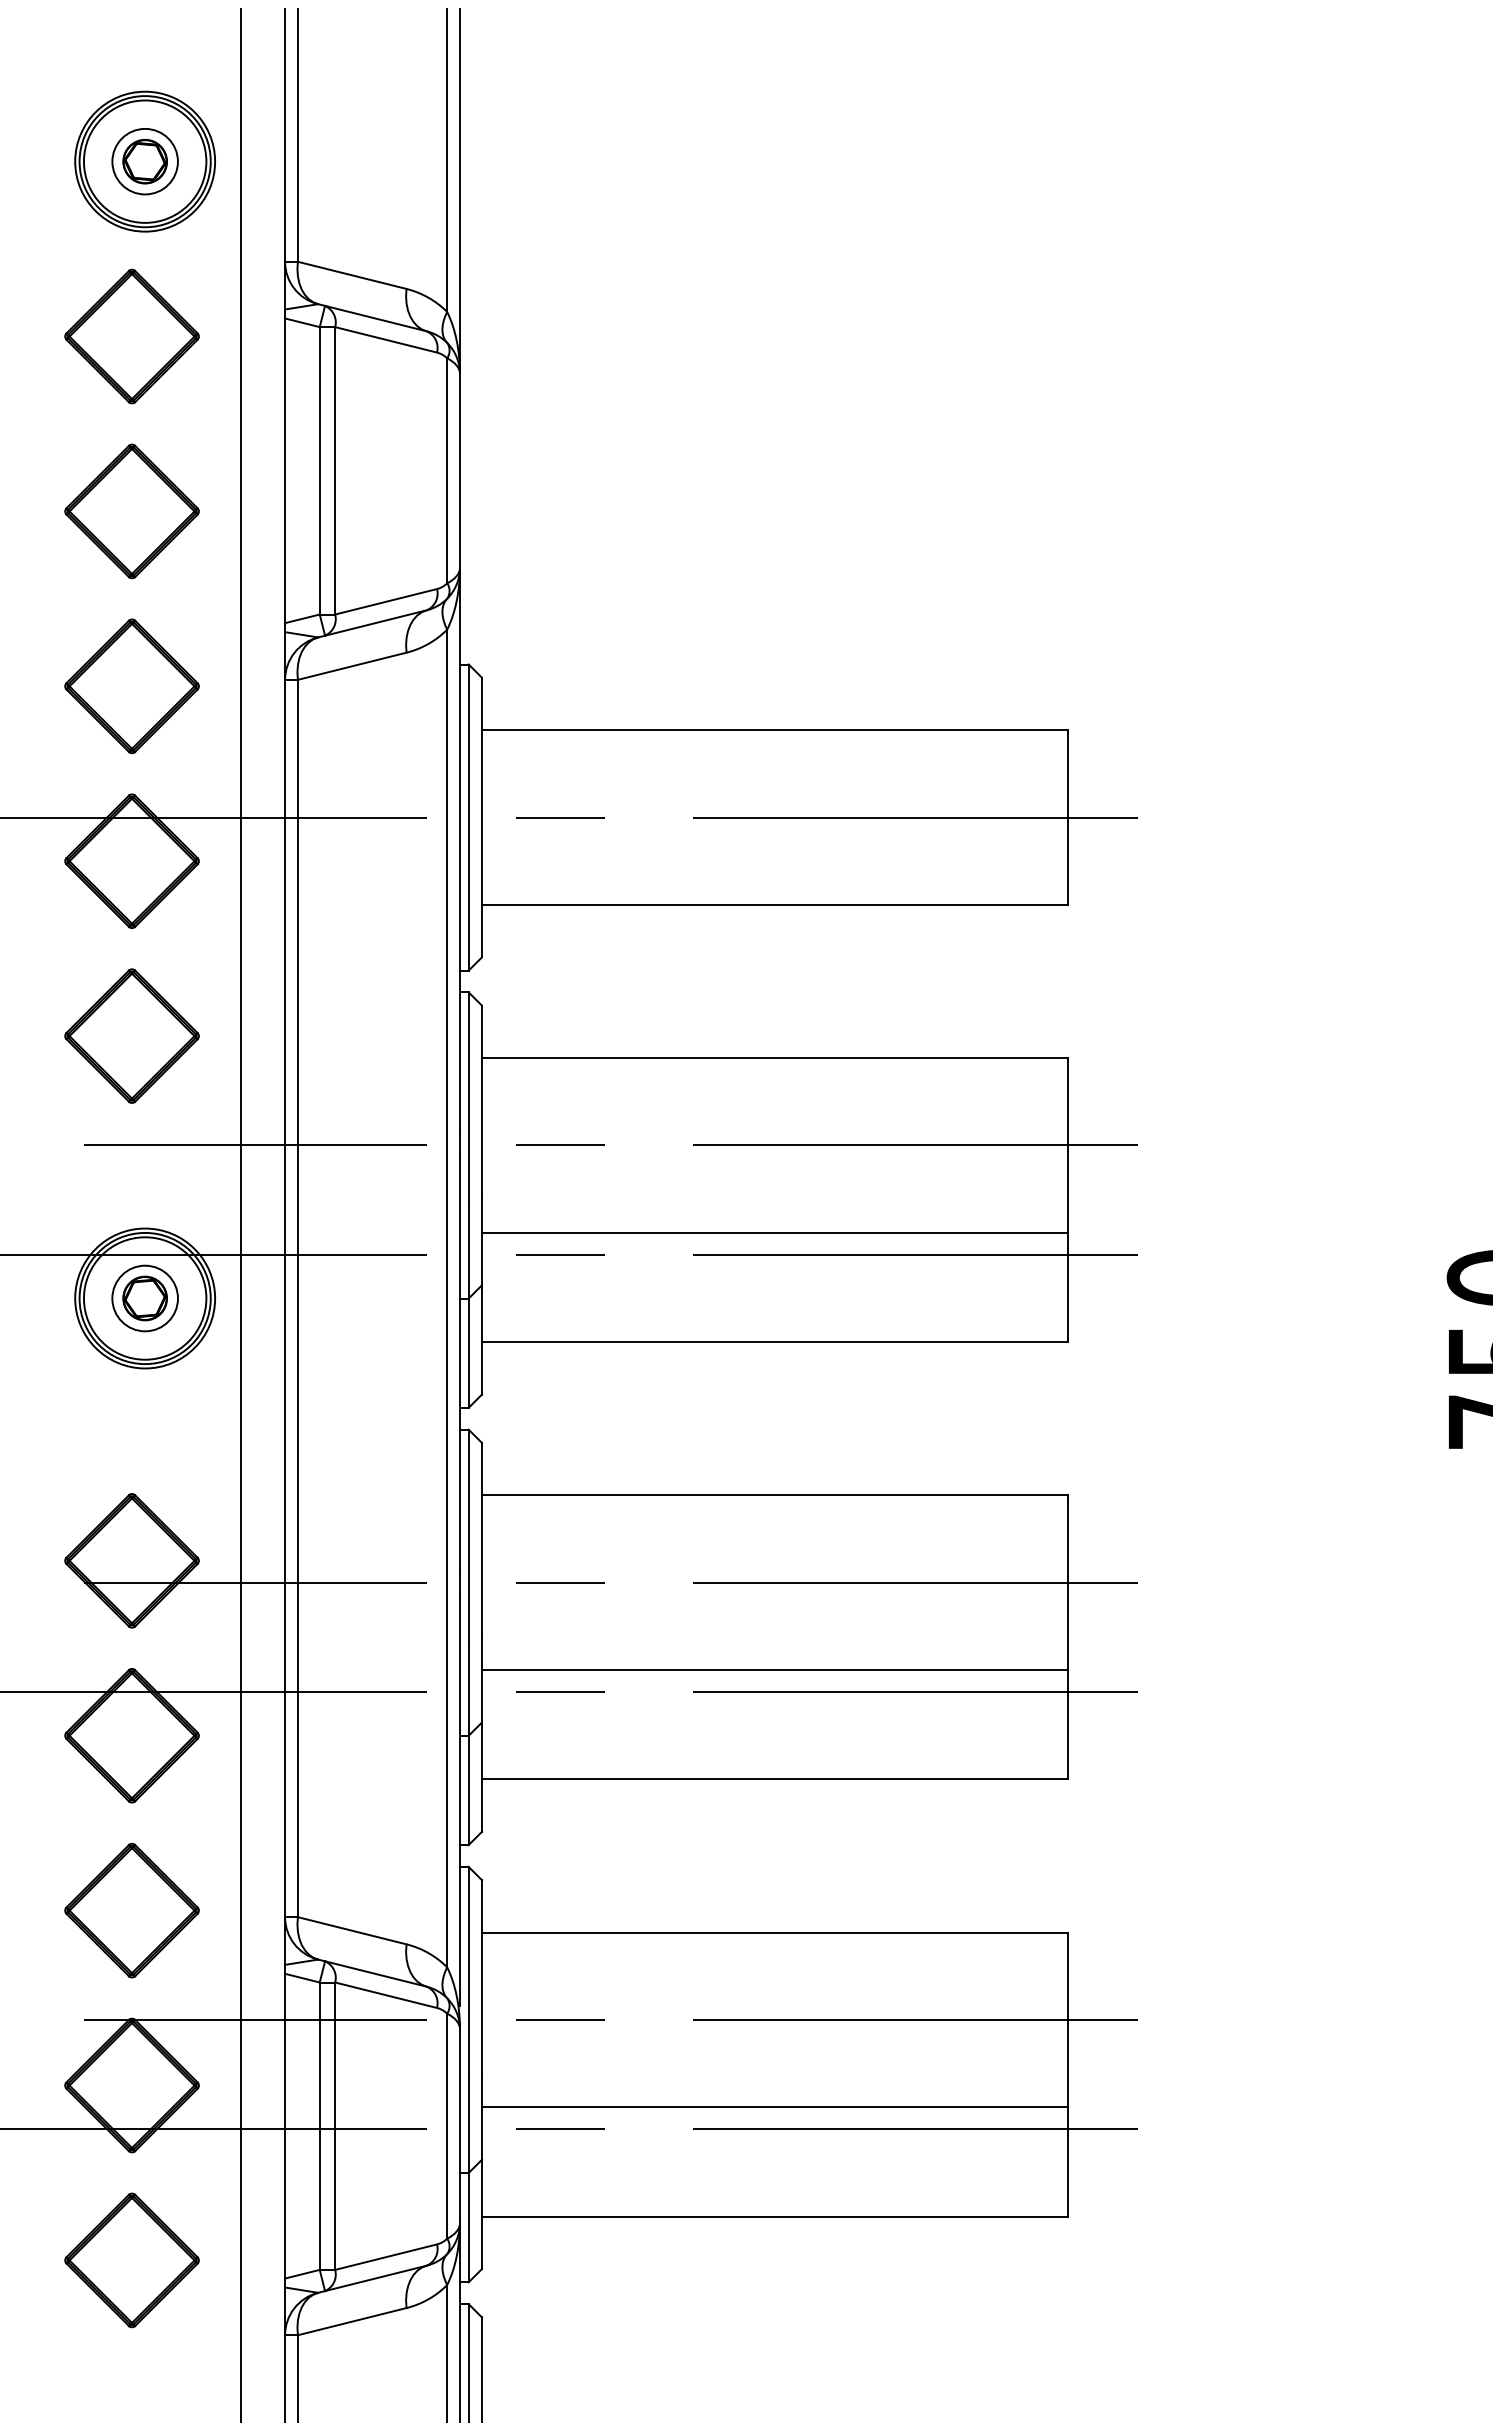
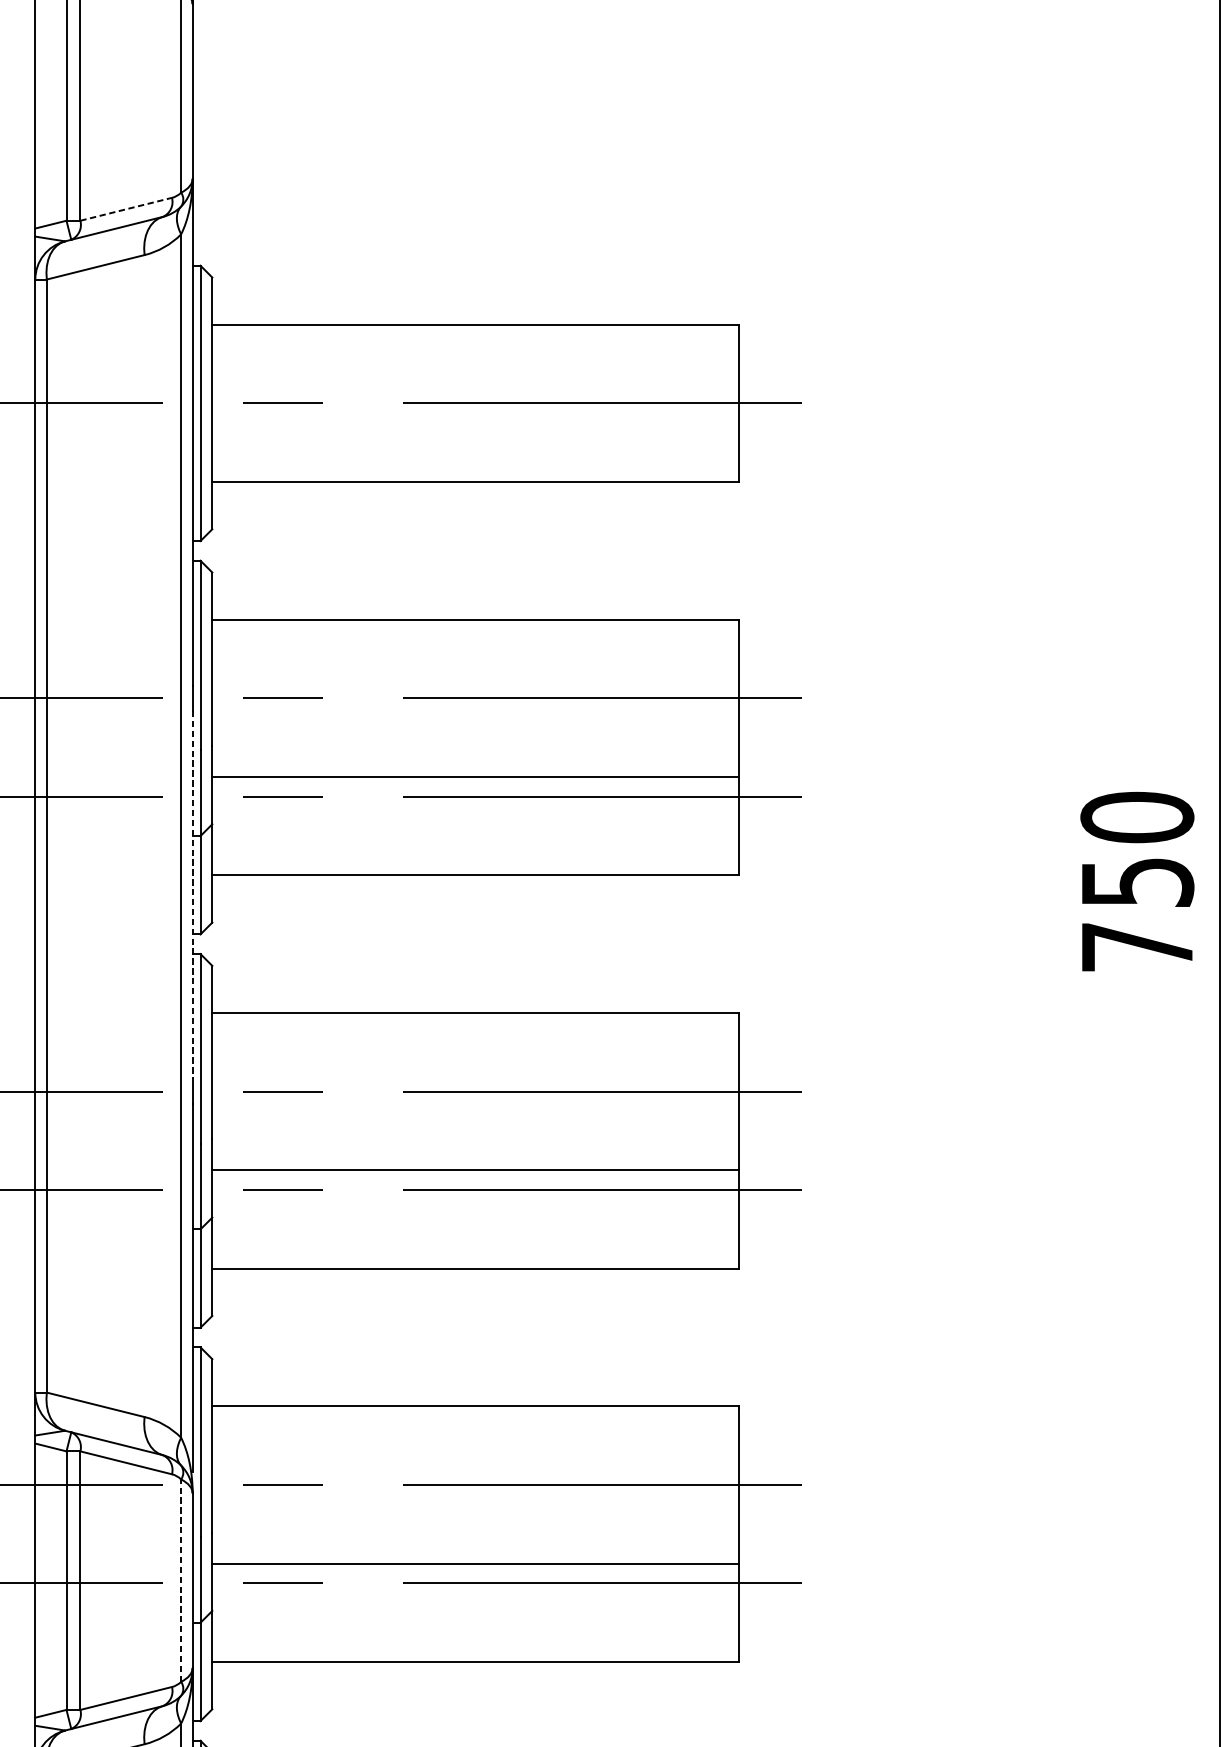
line: (386, 601) -> (126, 209), solid -> dashed
line: (459, 1364) -> (192, 895), solid -> dashed
line: (447, 2125) -> (181, 1580), solid -> dashed

